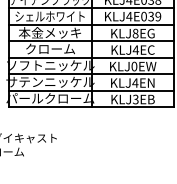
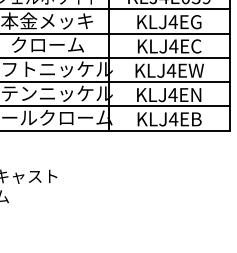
text: (135, 33) -> (173, 21), KLJ8EG -> KLJ4EG
text: (134, 66) -> (171, 70), KLJ0EW -> KLJ4EW
text: (135, 99) -> (173, 119), KLJ3EB -> KLJ4EB

